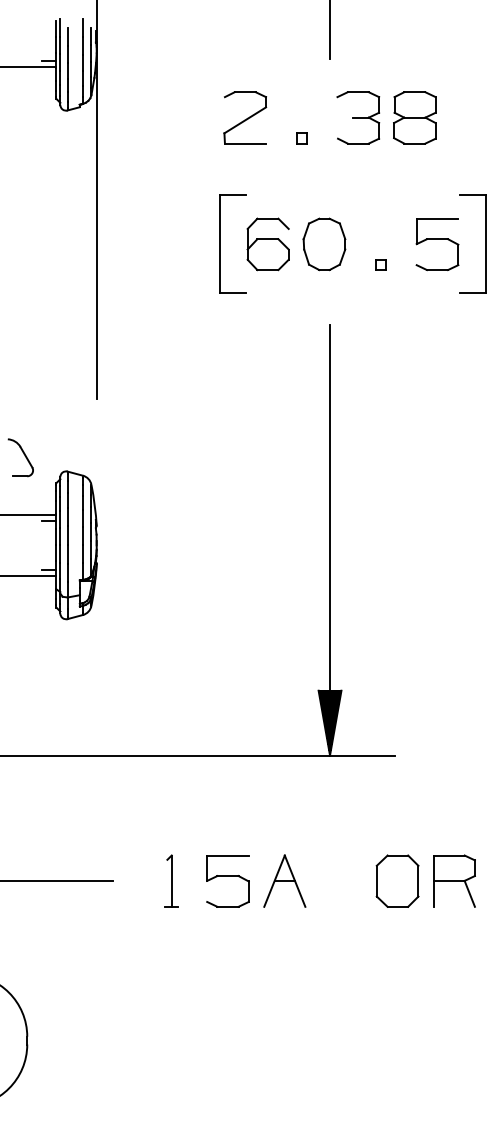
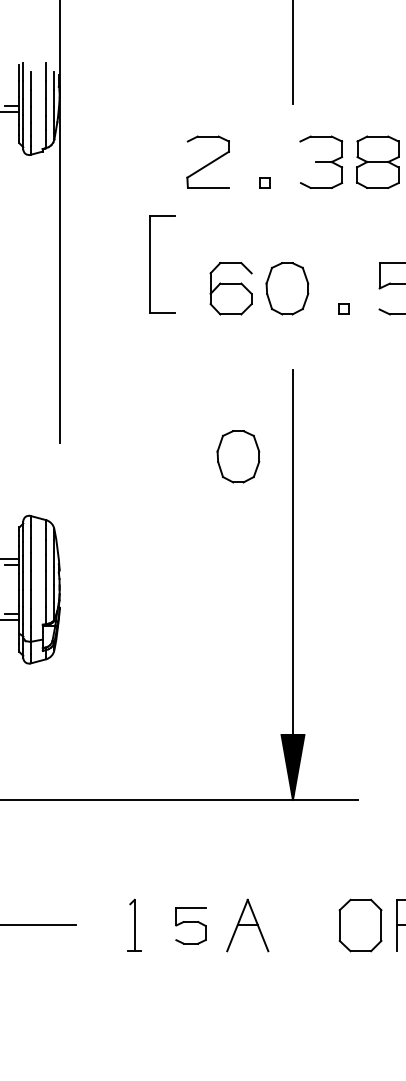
part: (220, 243) -> (150, 263), moved
part: (275, 412) -> (238, 456), added
part: (227, 881) -> (190, 925), size x0.7

